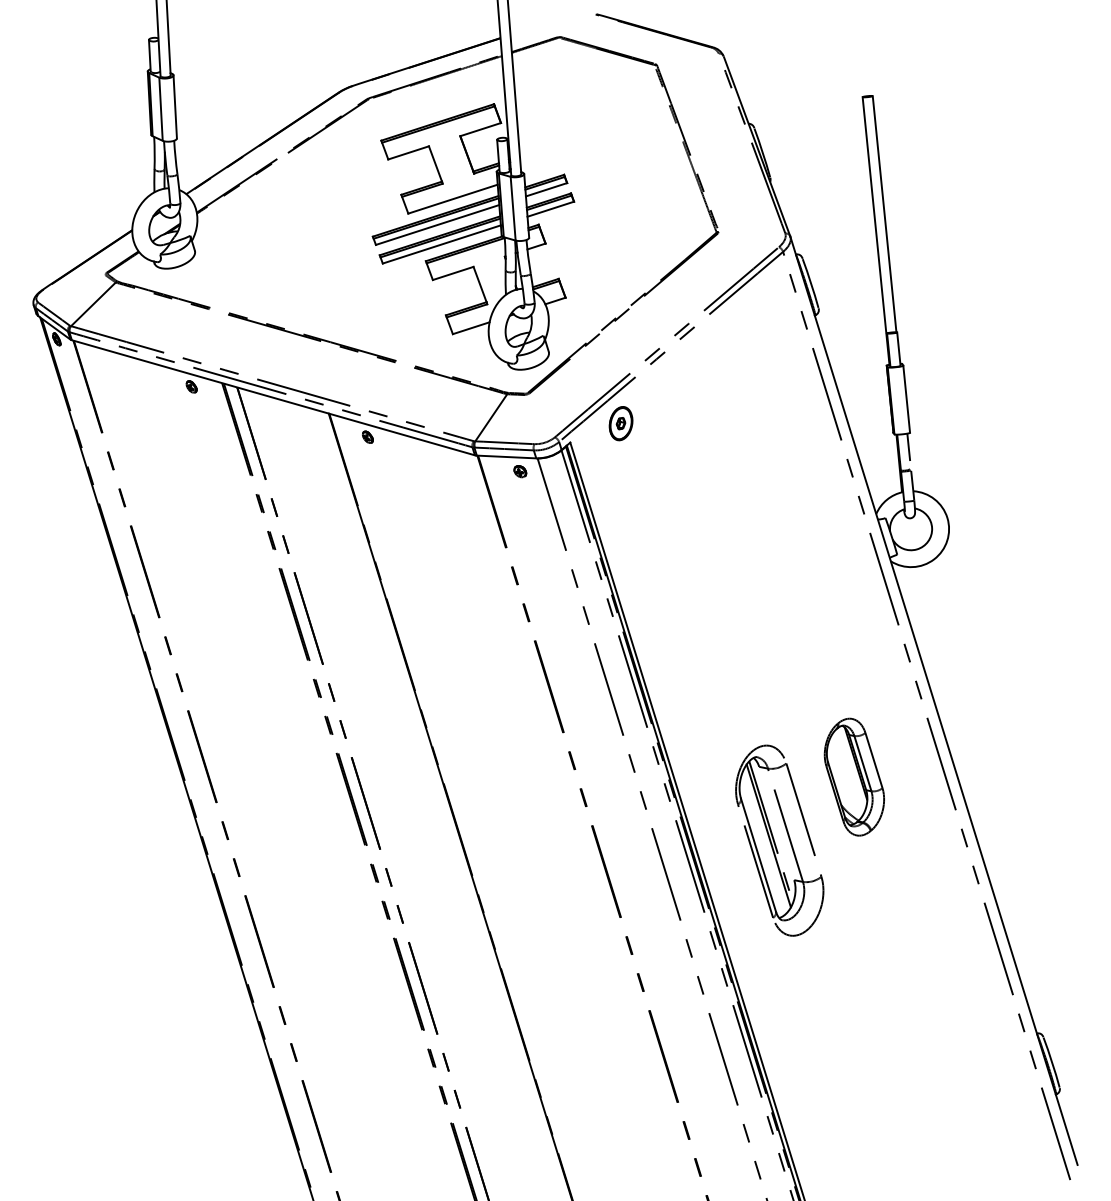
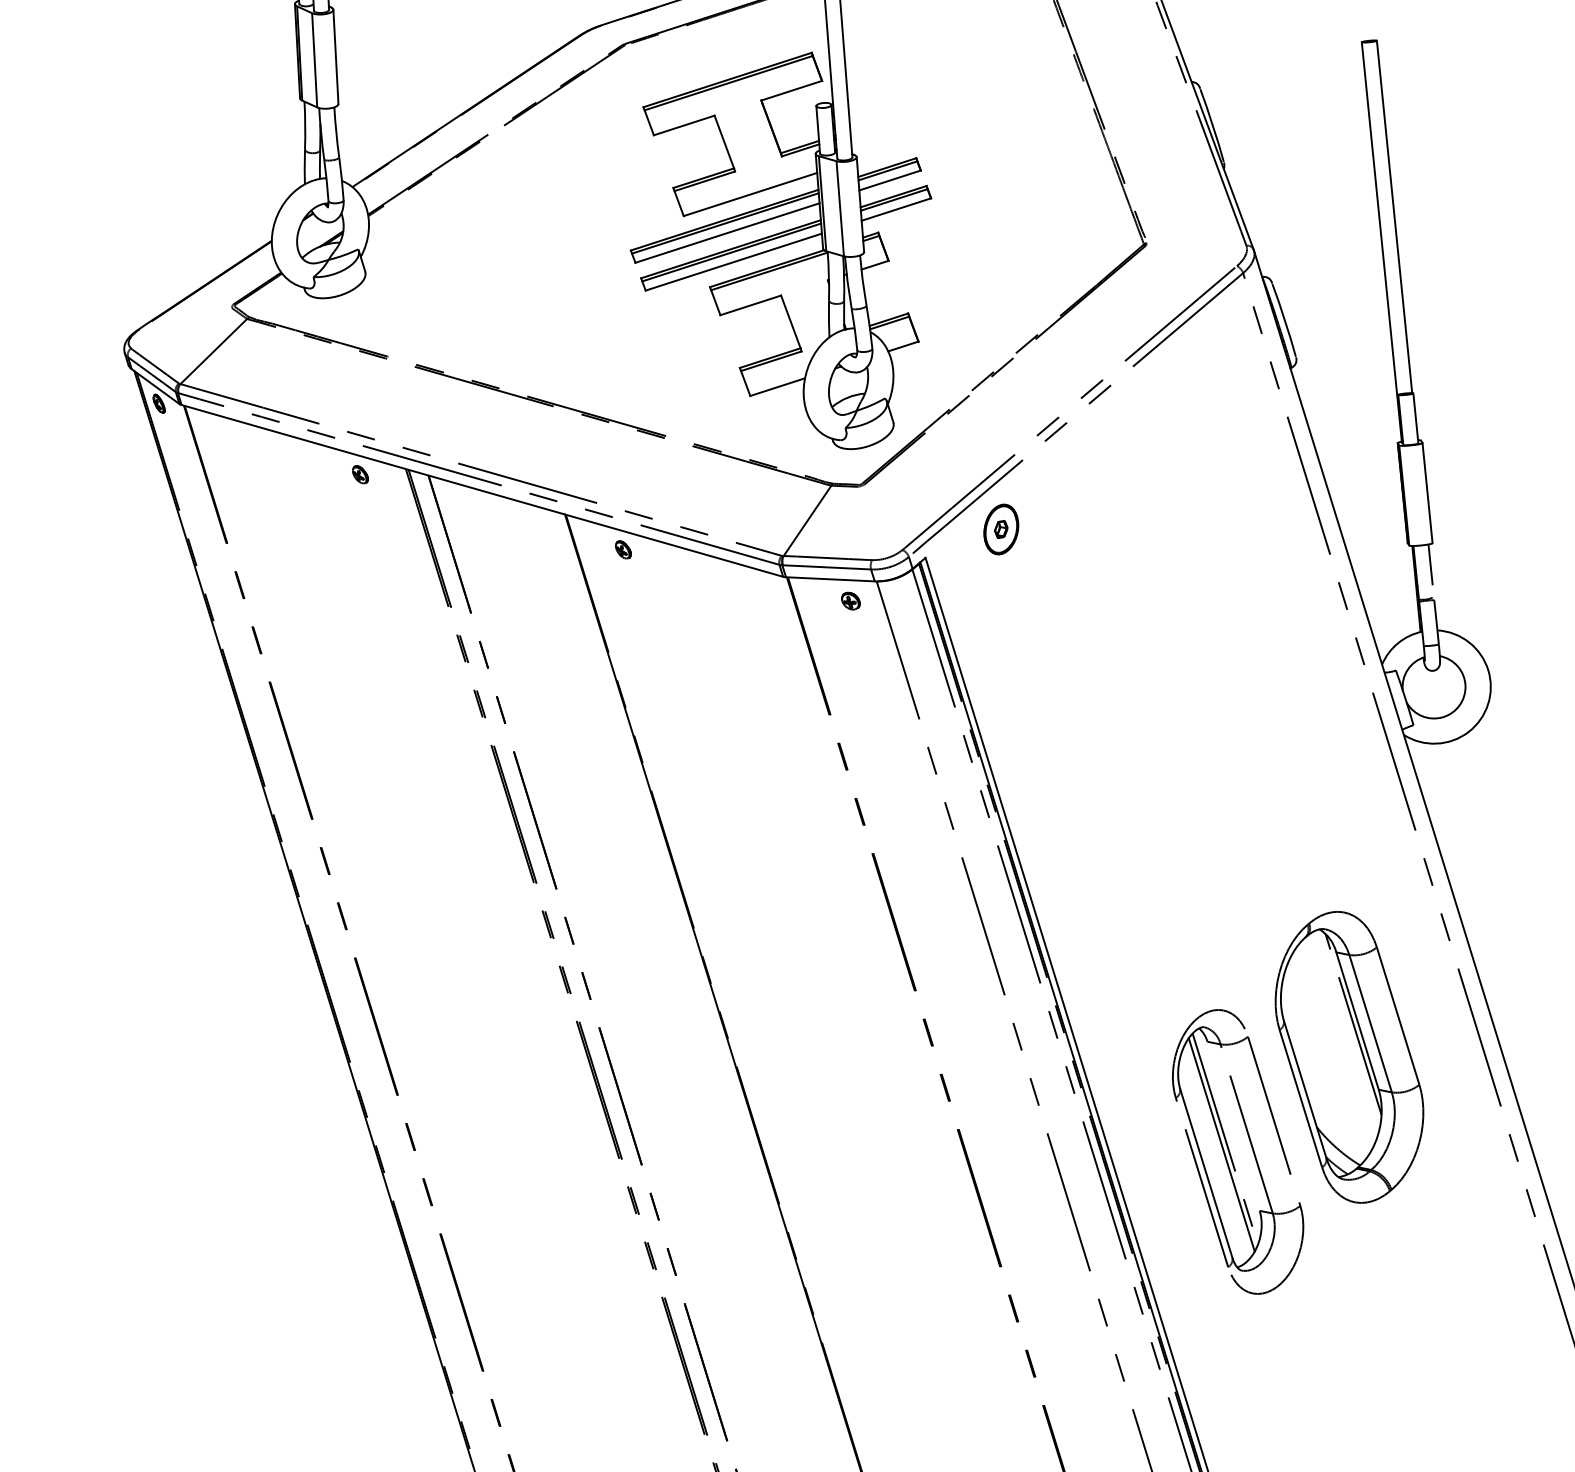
part: (854, 776) -> (1349, 1056), size x1.67

